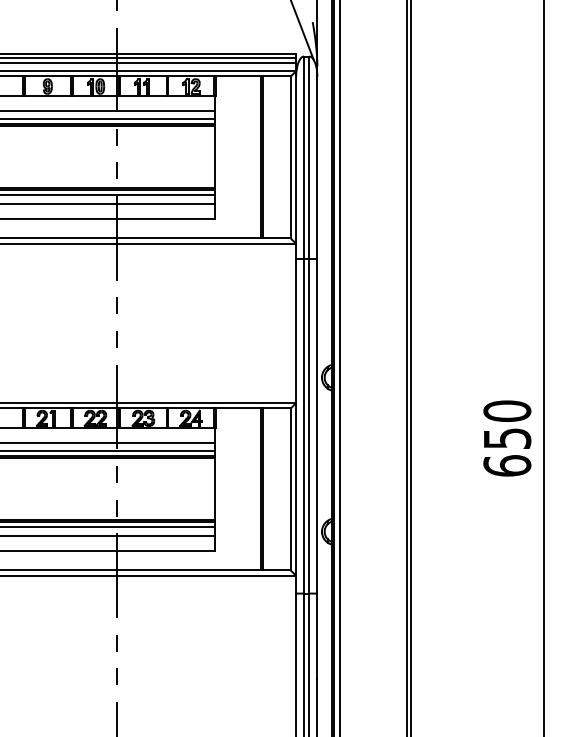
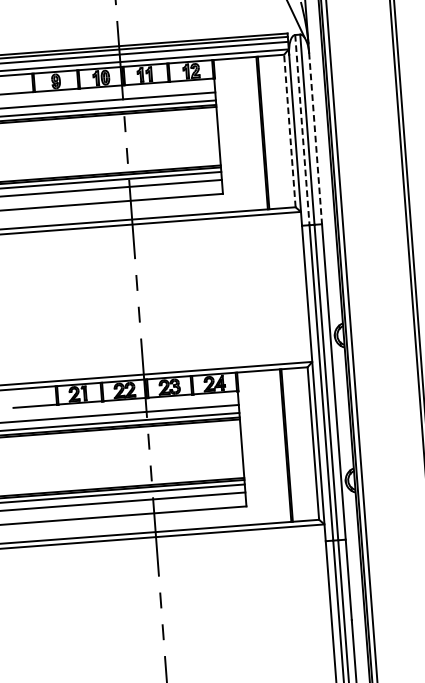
line: (290, 157) -> (289, 131), solid -> dashed
line: (304, 158) -> (302, 131), solid -> dashed
line: (317, 167) -> (315, 138), solid -> dashed

